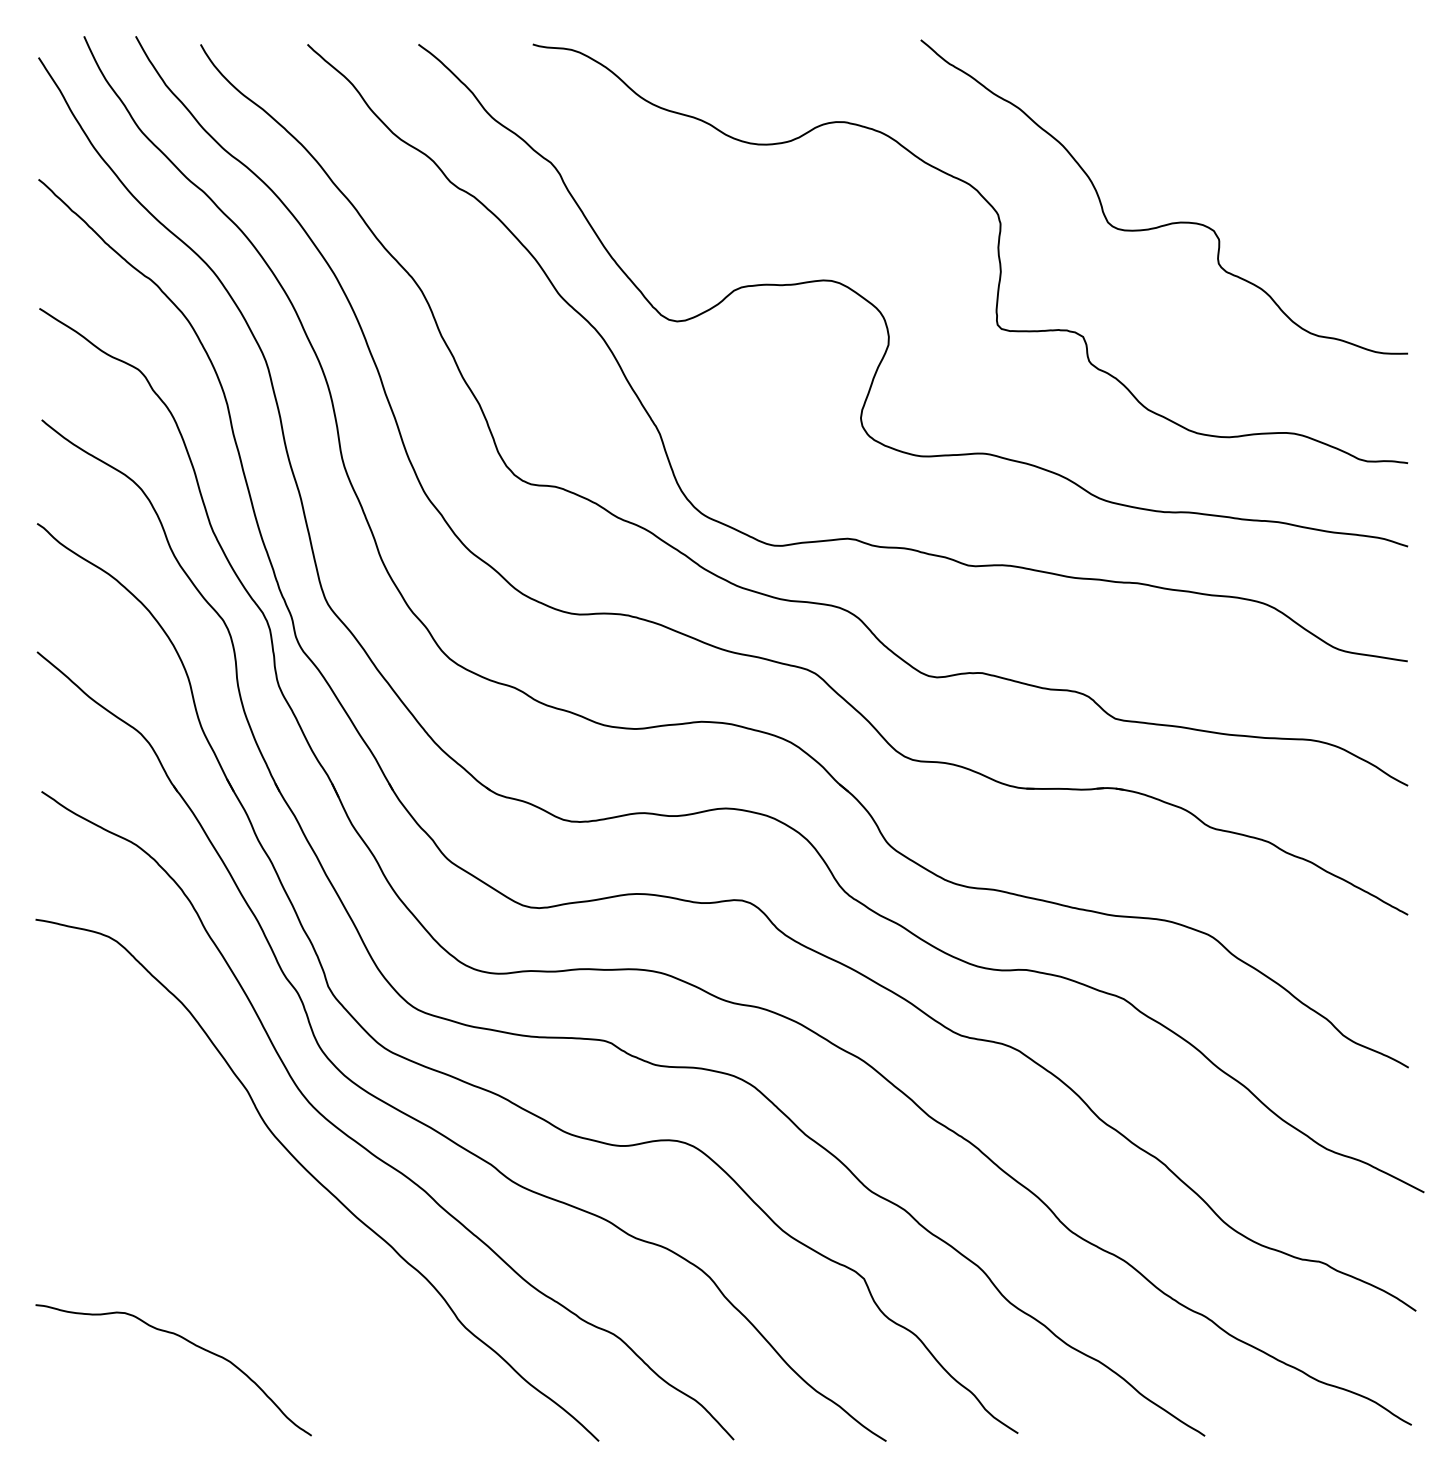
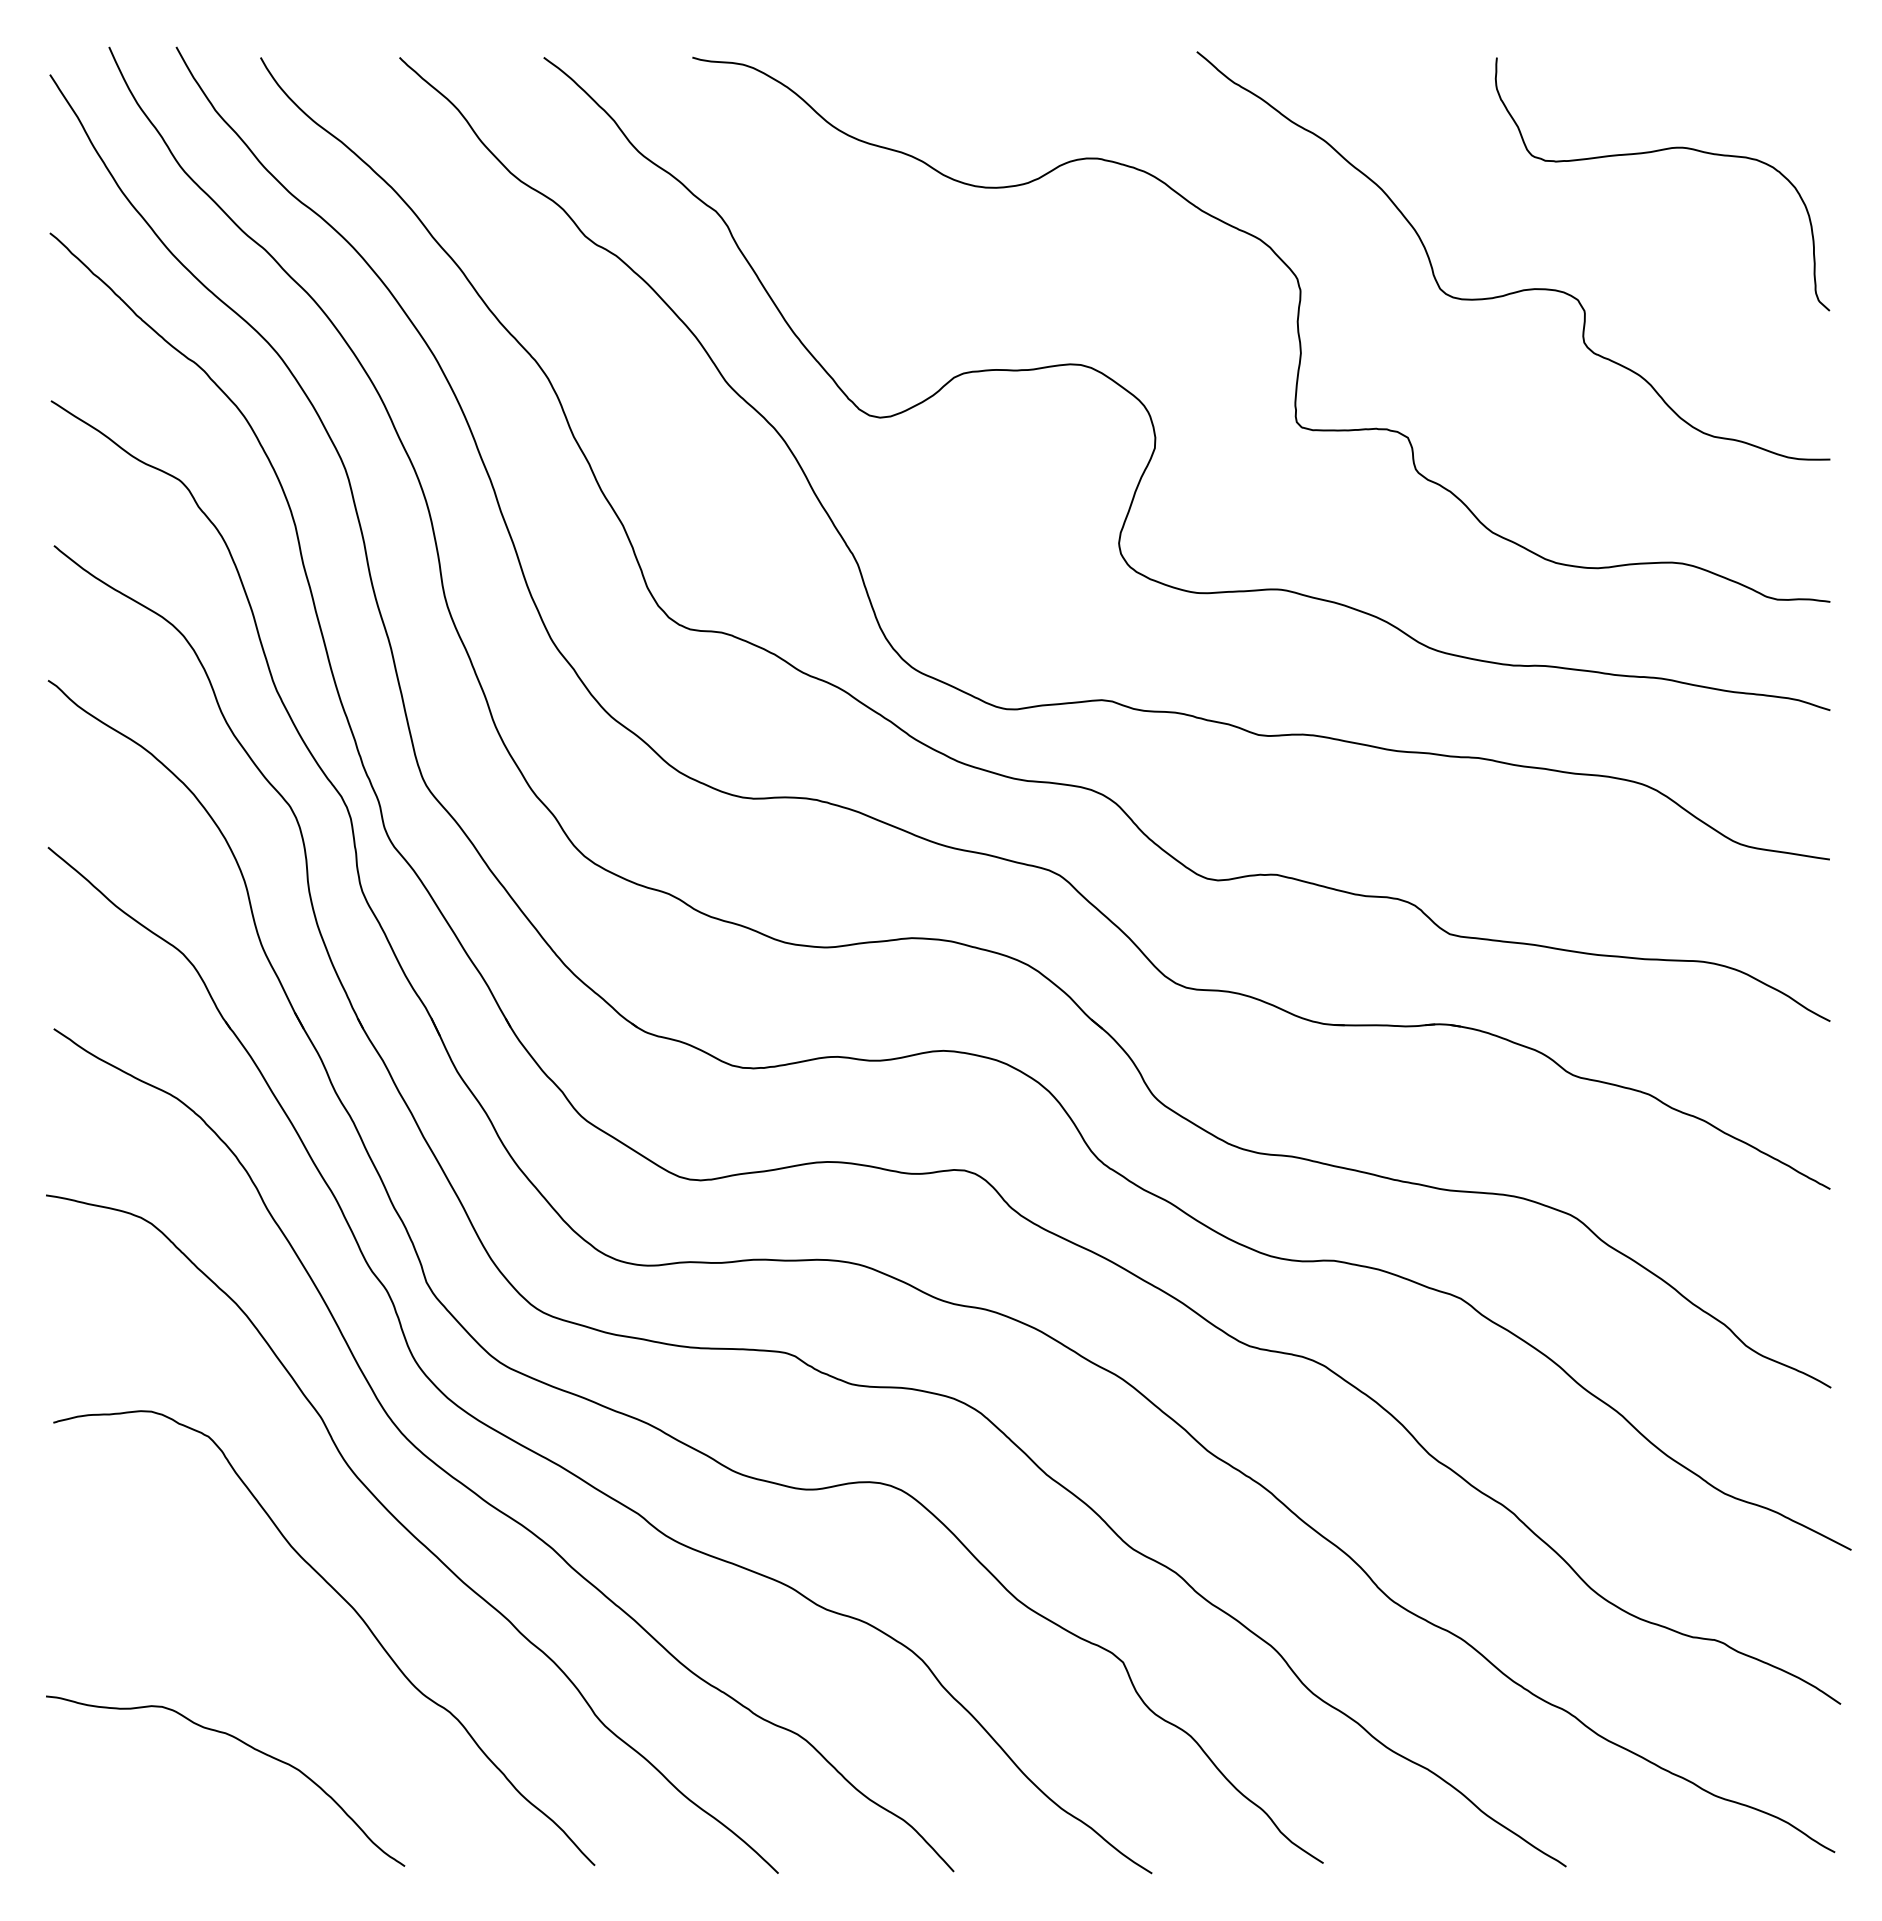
curve: (1273, 117) -> (1655, 152), added
curve: (271, 1238) -> (352, 1609), added

